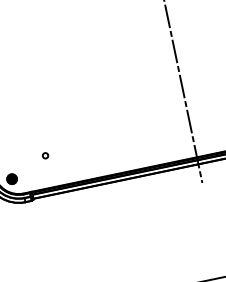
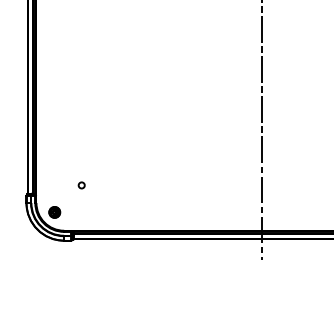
circle: (45, 155) -> (81, 185), moved

